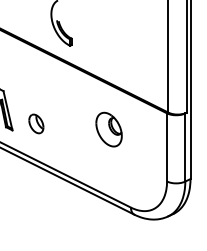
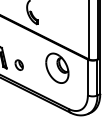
part: (109, 128) -> (57, 67), size x1.67

